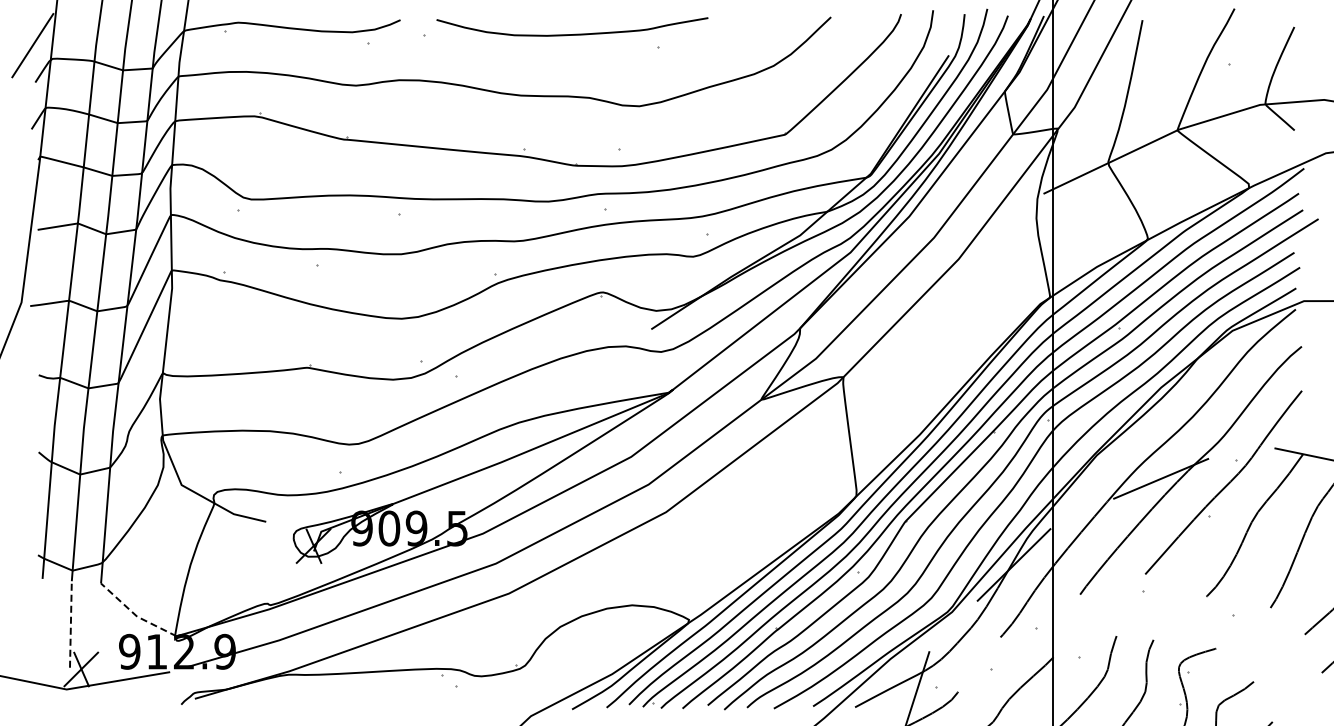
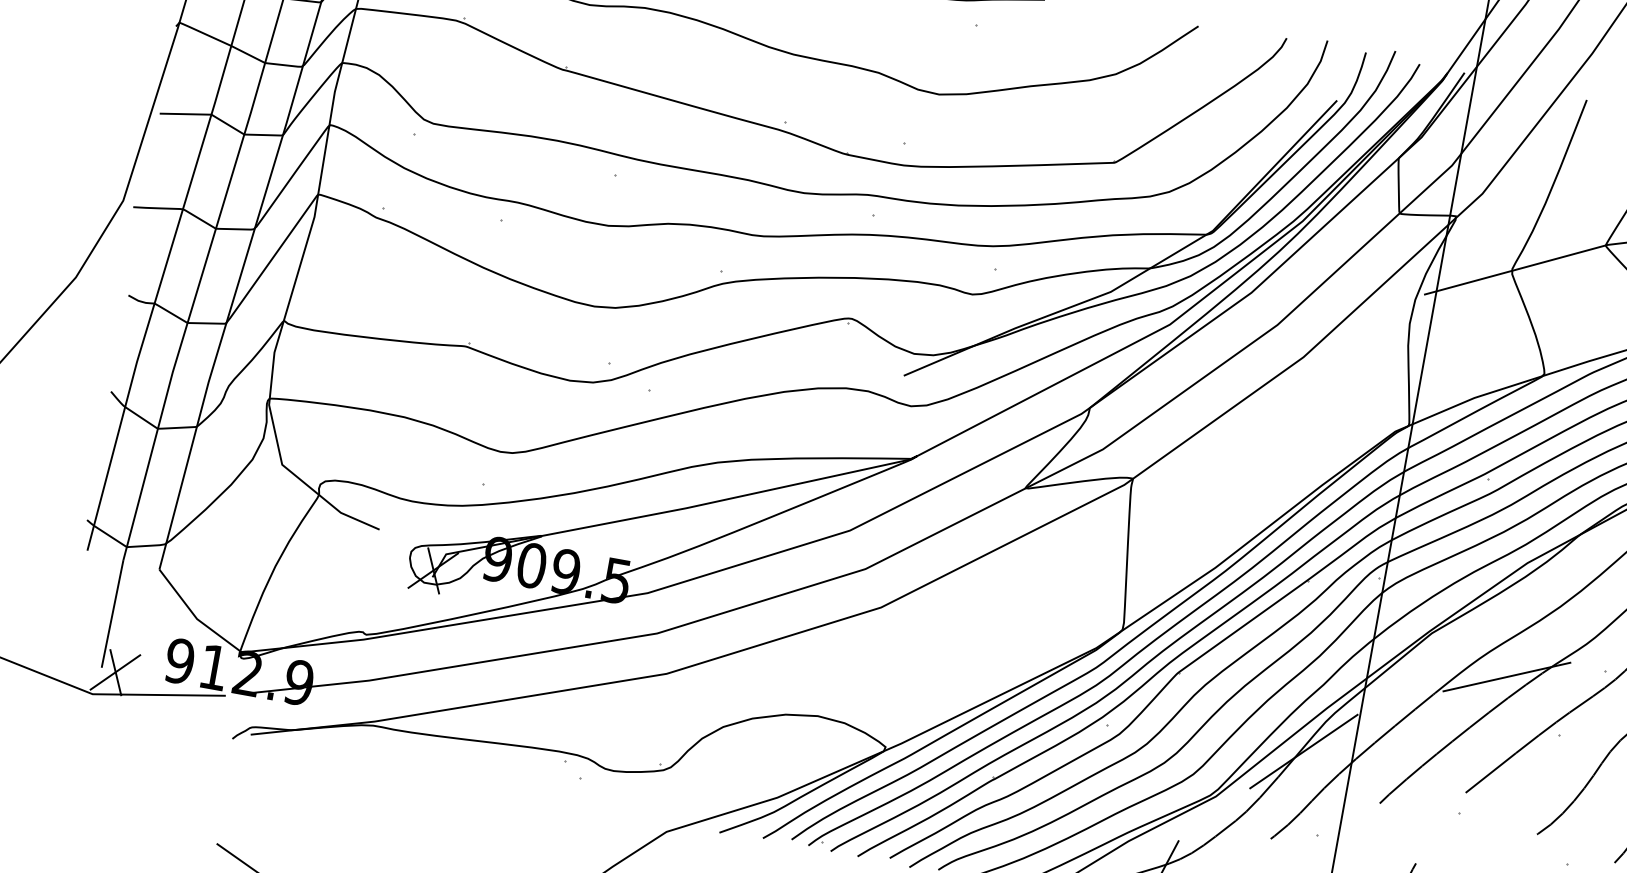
line: (135, 615) -> (195, 617), dashed -> solid
line: (70, 623) -> (112, 612), dashed -> solid

